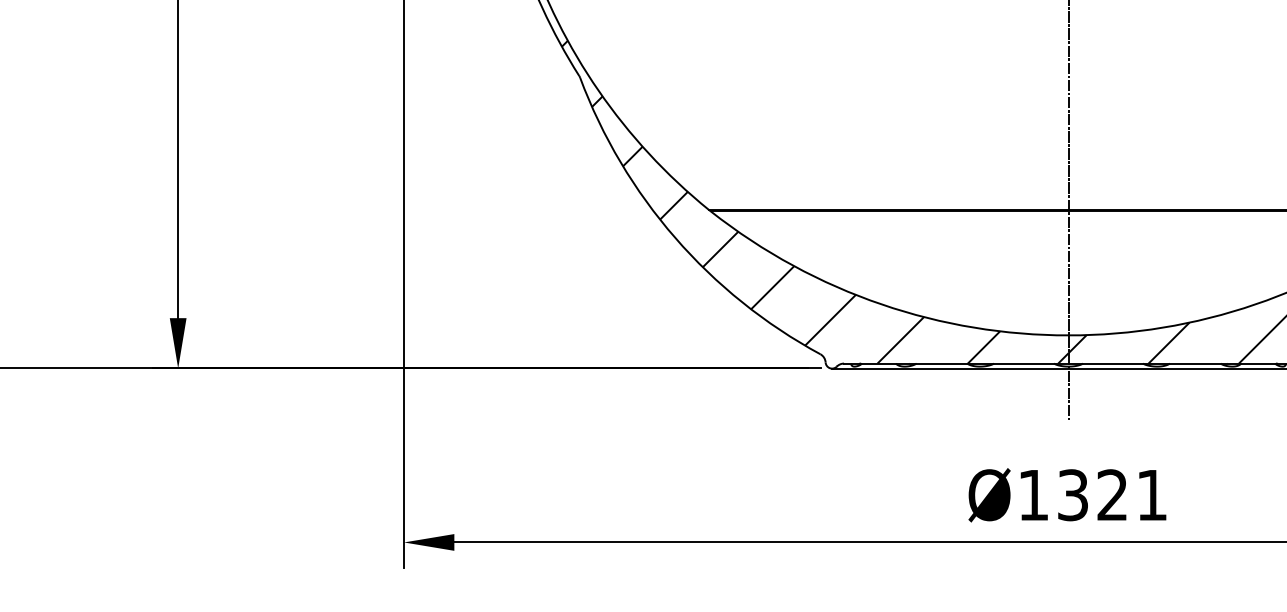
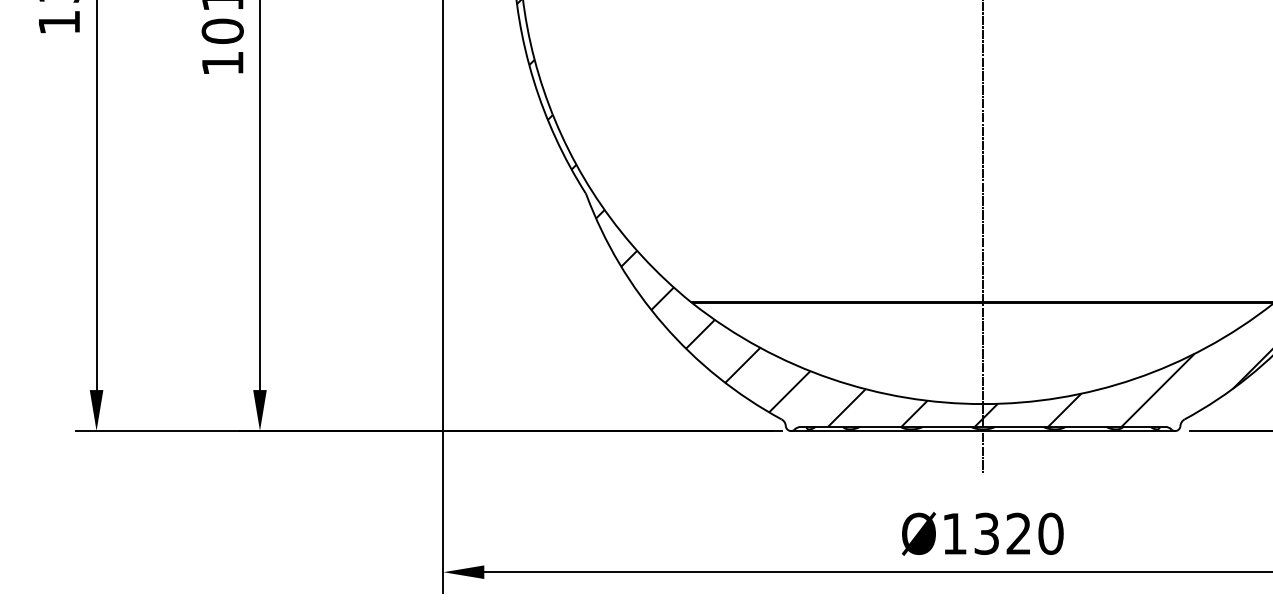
text: (1151, 494) -> (1050, 533), Ø1321 -> Ø1320

